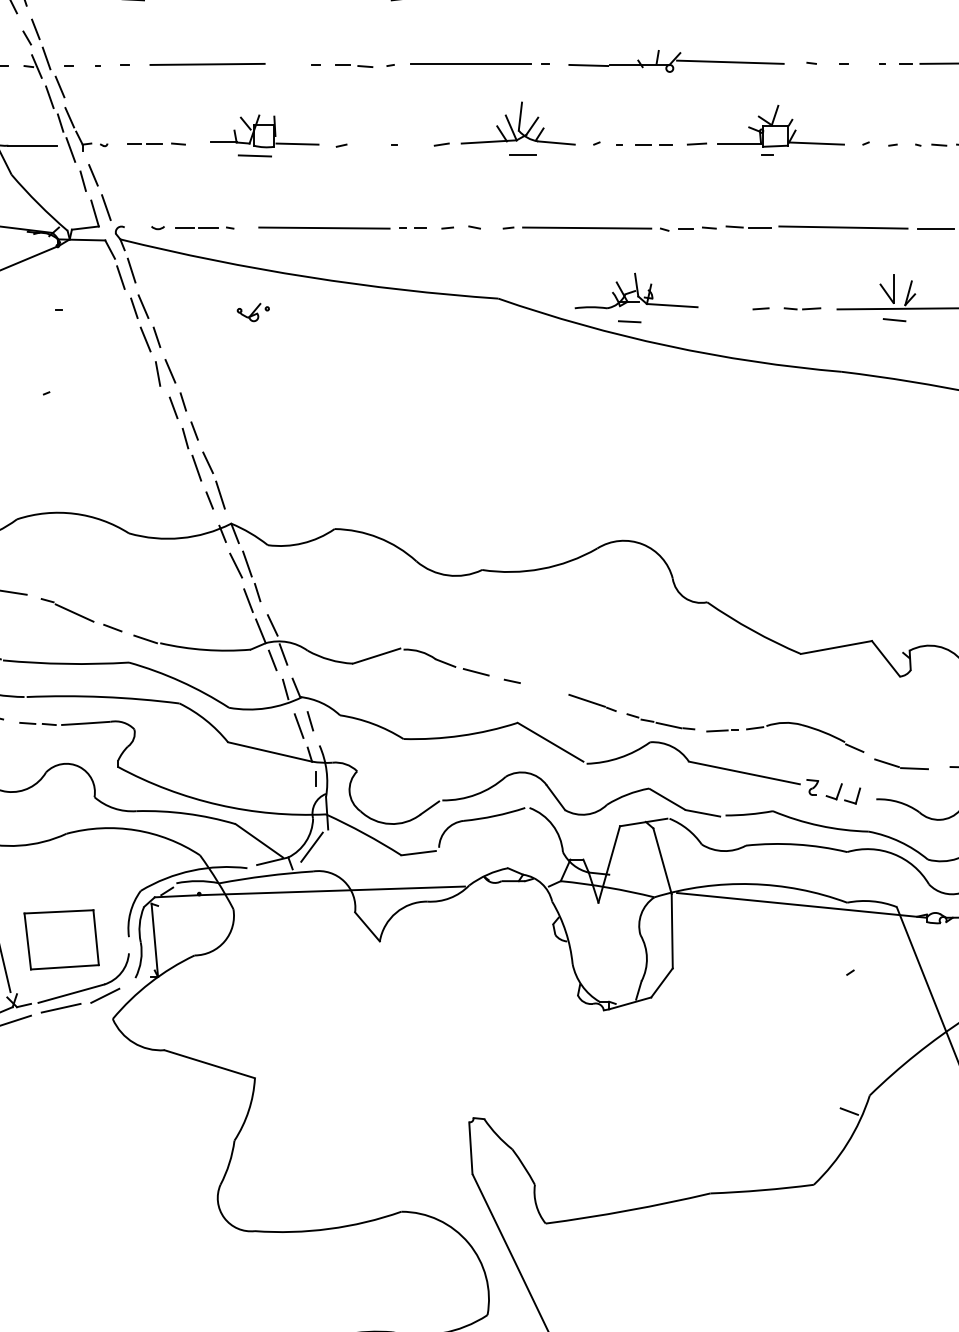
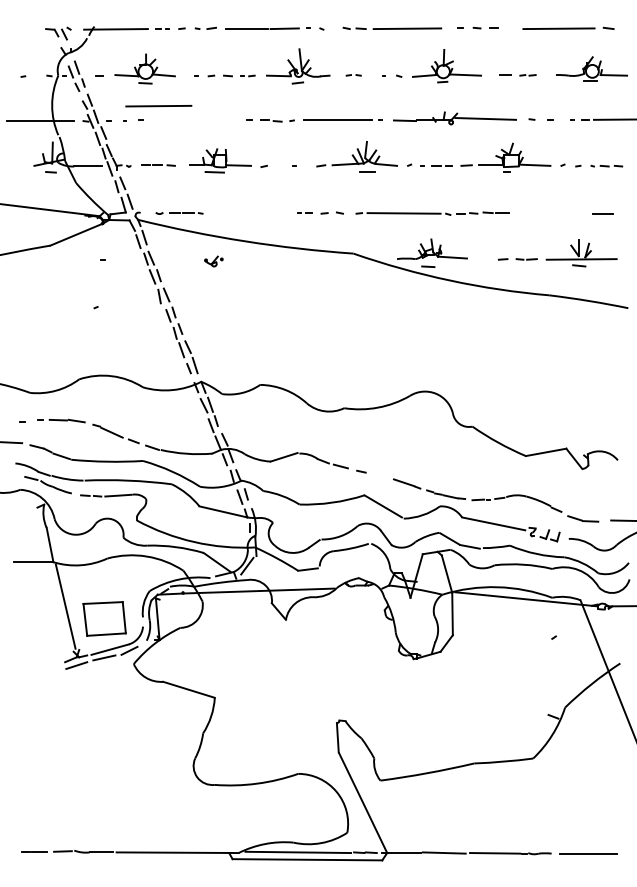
line: (207, 65) -> (158, 106), moved
line: (842, 226) -> (549, 212), removed
line: (324, 228) -> (254, 213), removed

